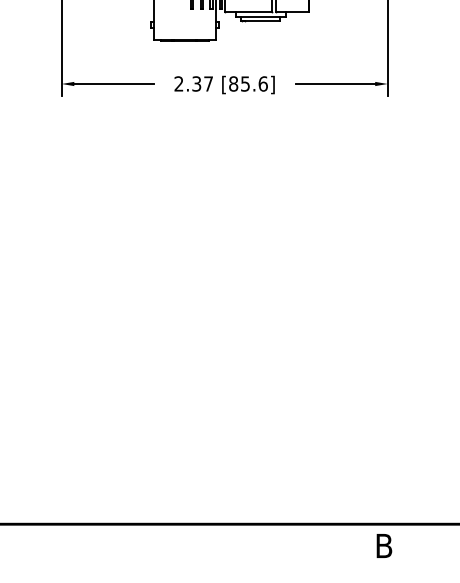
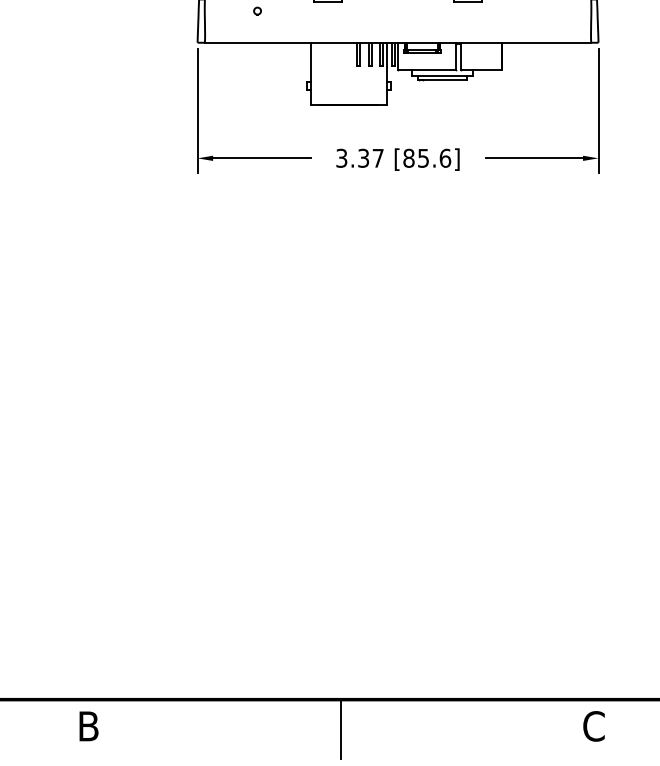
text: (178, 84) -> (341, 158), 2.37 -> 3.37
text: (383, 546) -> (593, 726), B -> C
line: (178, 548) -> (341, 729), added

